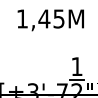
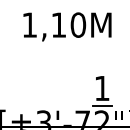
text: (51, 18) -> (68, 24), 1,45M -> 1,10M

